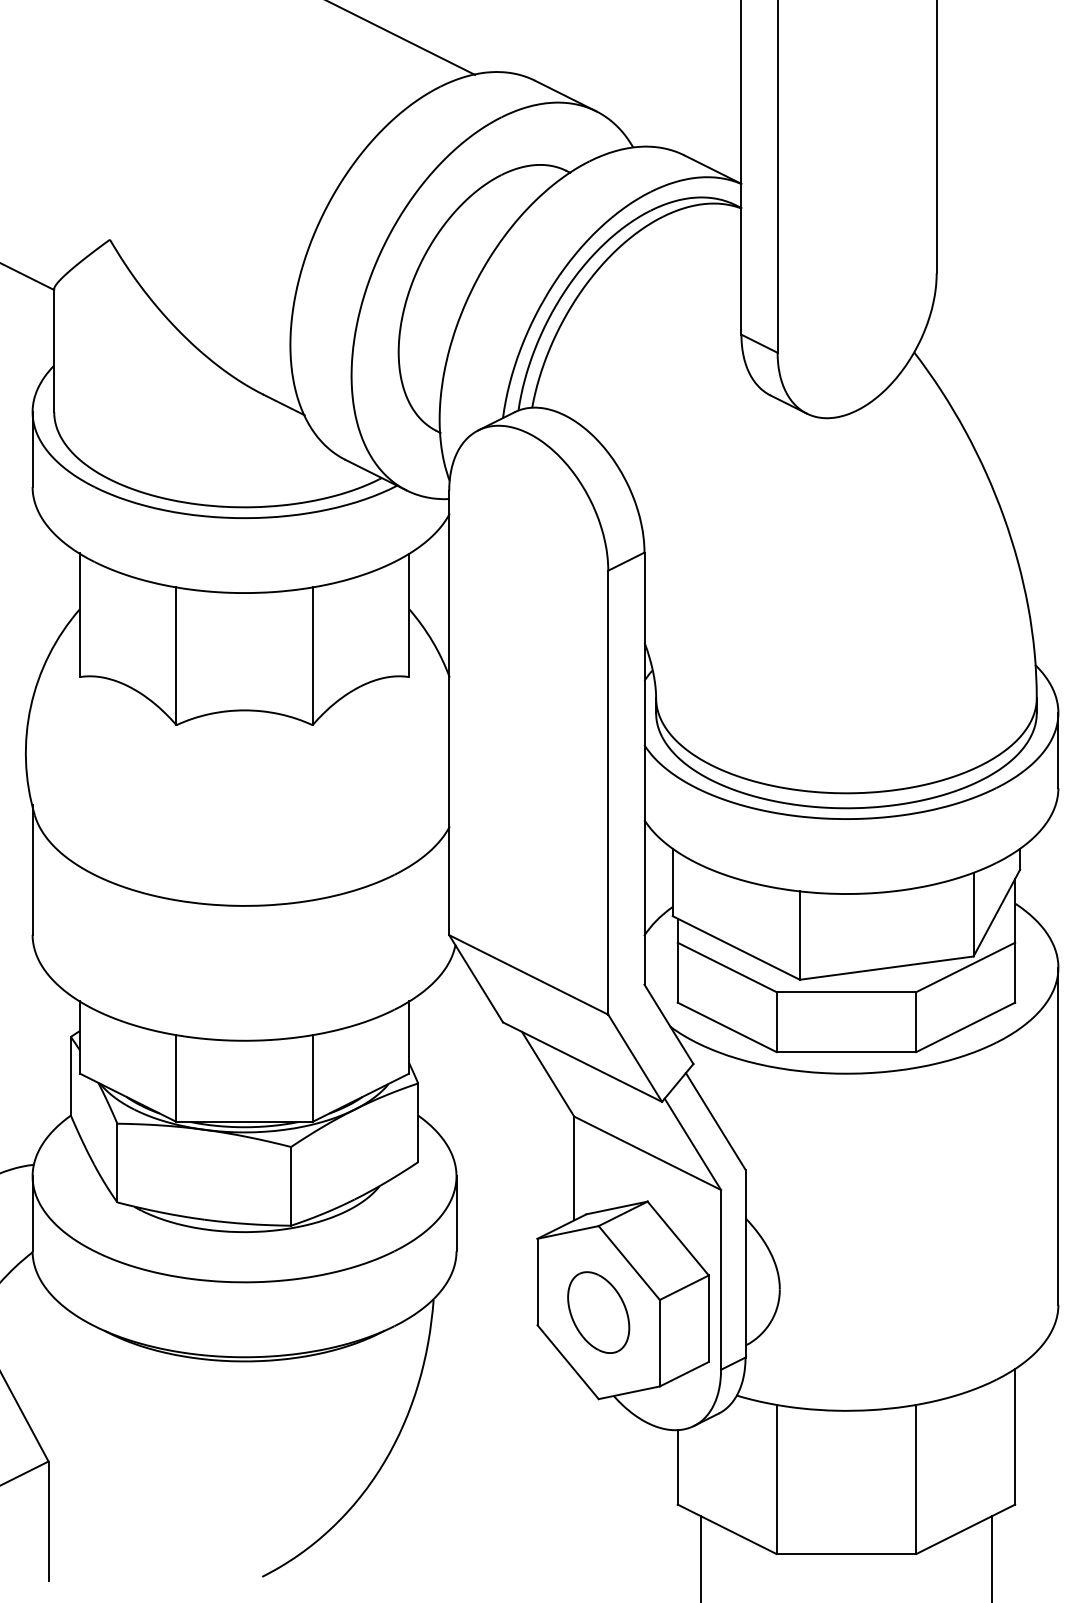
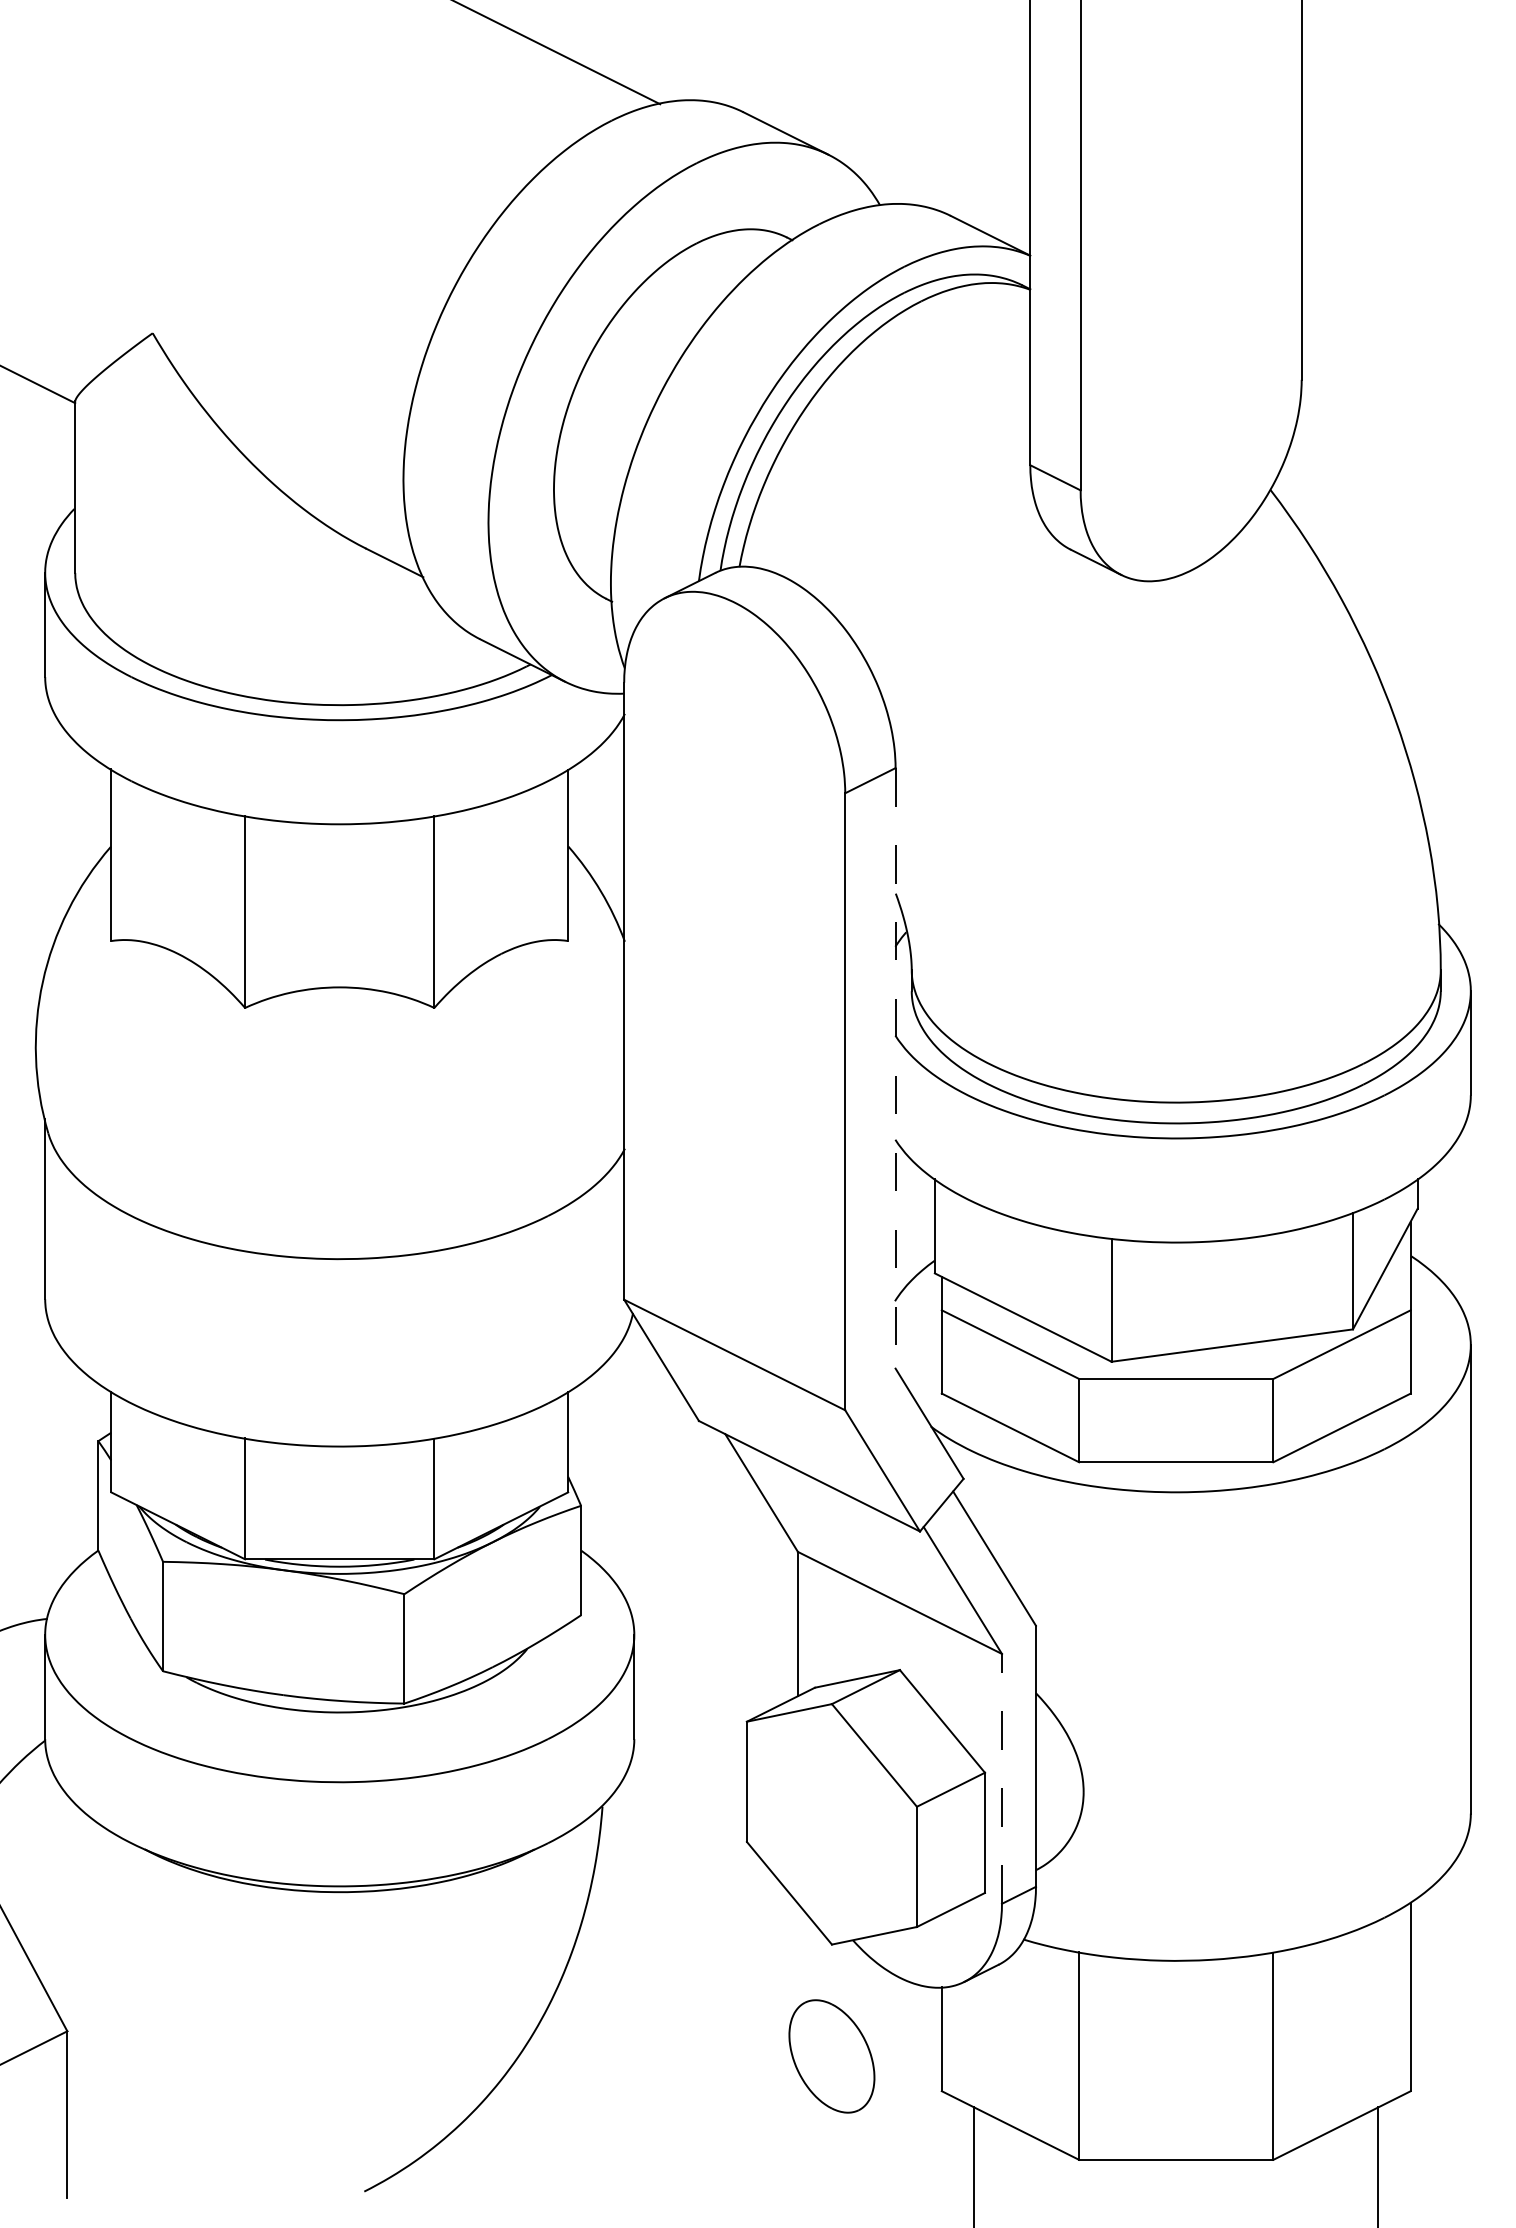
line: (644, 769) -> (895, 1069), solid -> dashed
line: (721, 1279) -> (1002, 1778), solid -> dashed
part: (598, 1312) -> (831, 2056), moved

